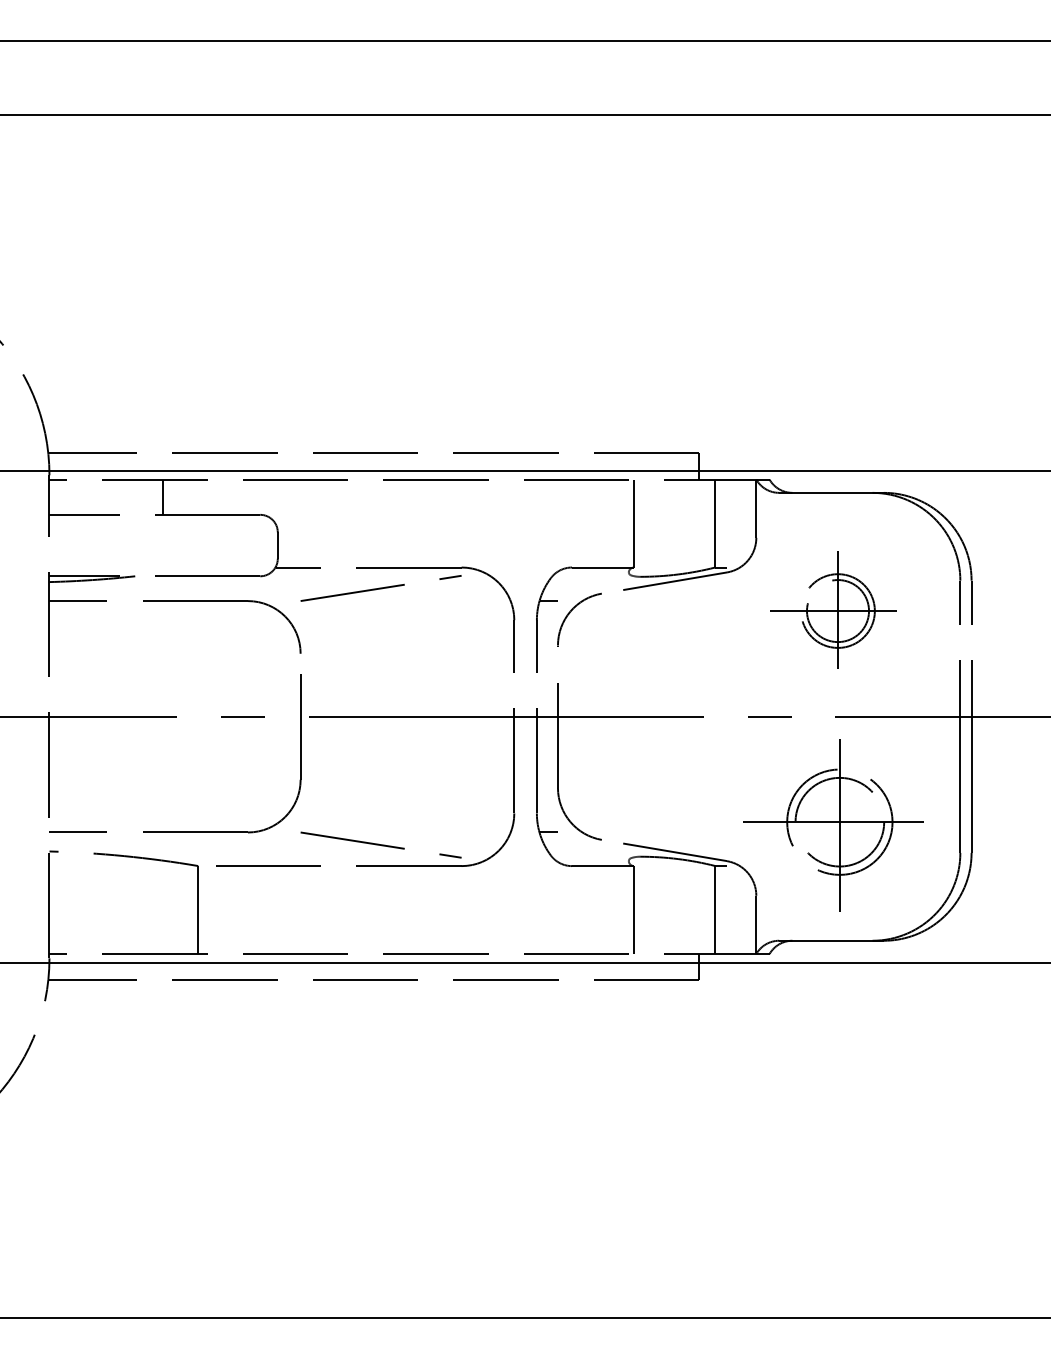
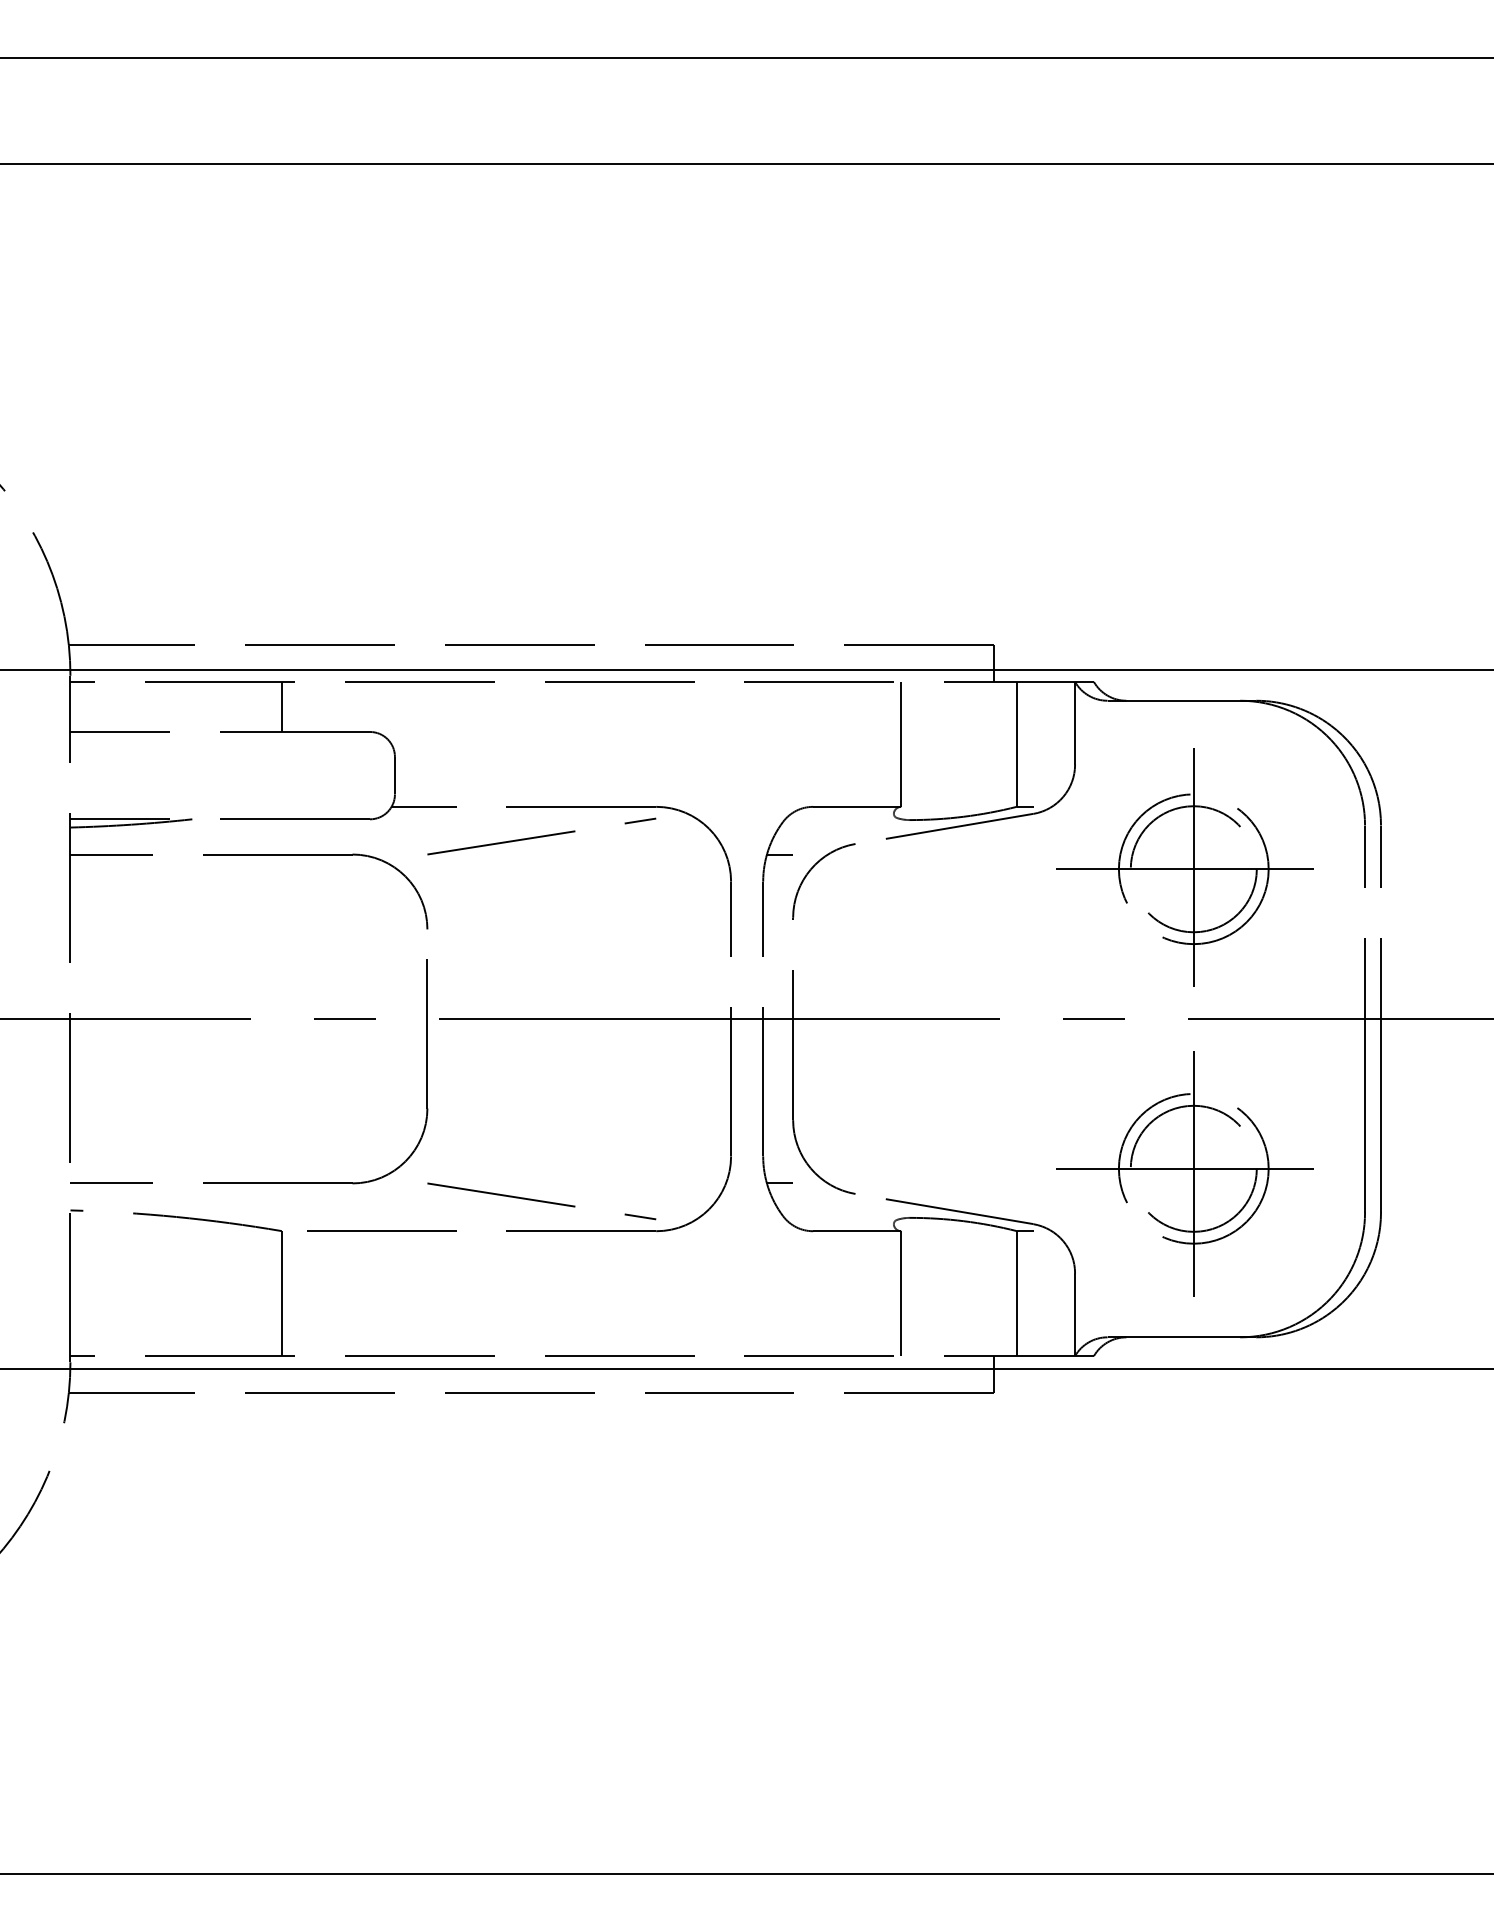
line: (162, 496) -> (281, 706), moved
part: (833, 610) -> (1184, 867), size x1.43

